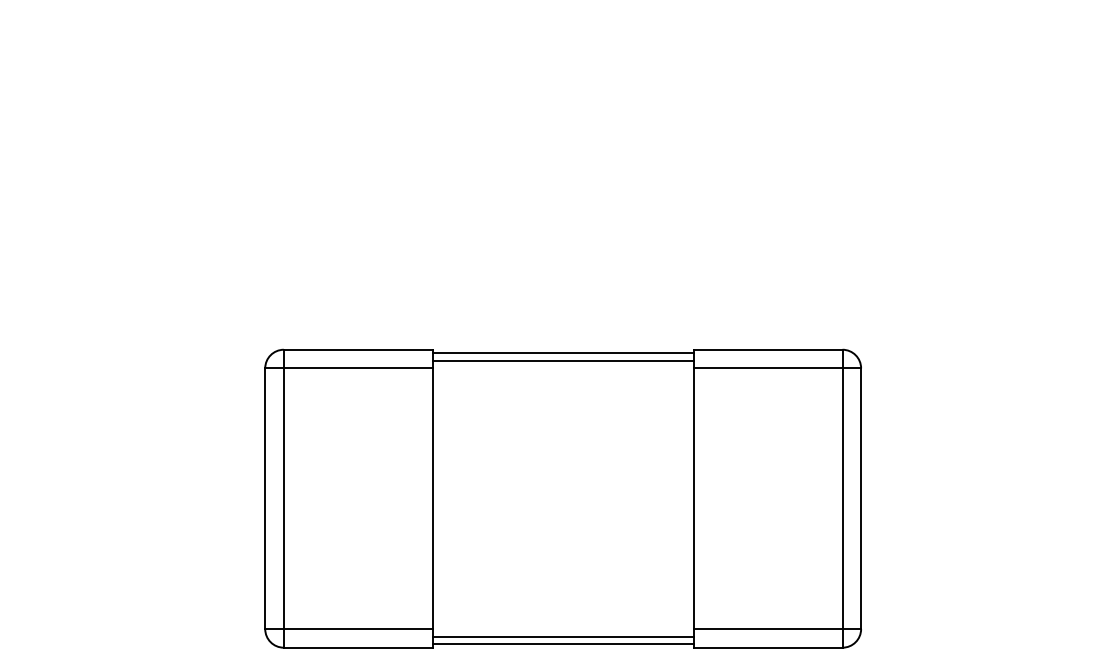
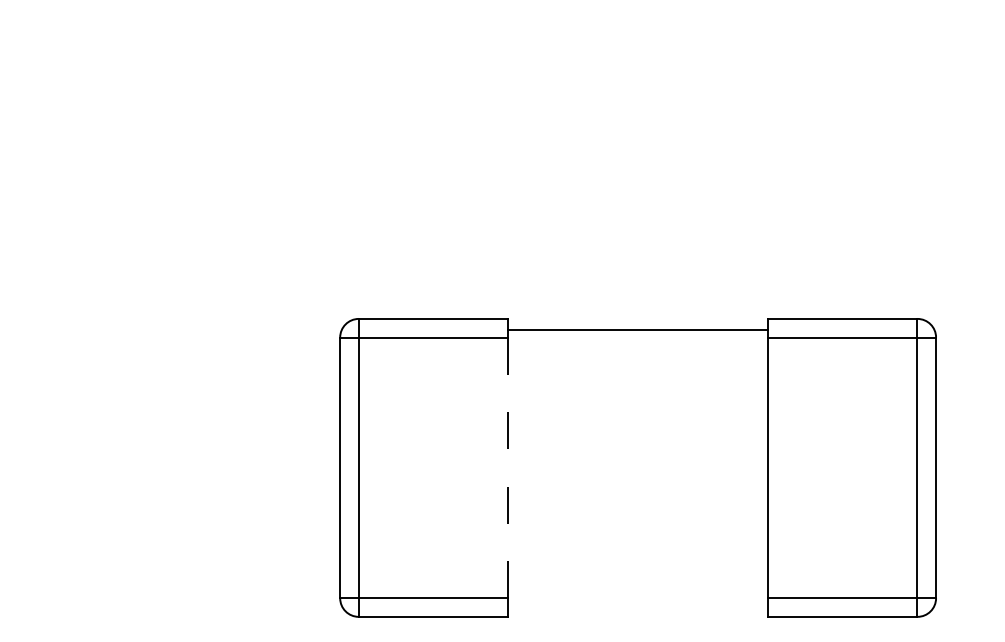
line: (562, 353) -> (637, 322), removed
line: (432, 499) -> (507, 468), solid -> dashed
line: (562, 636) -> (637, 605), removed
line: (562, 643) -> (637, 612), removed

